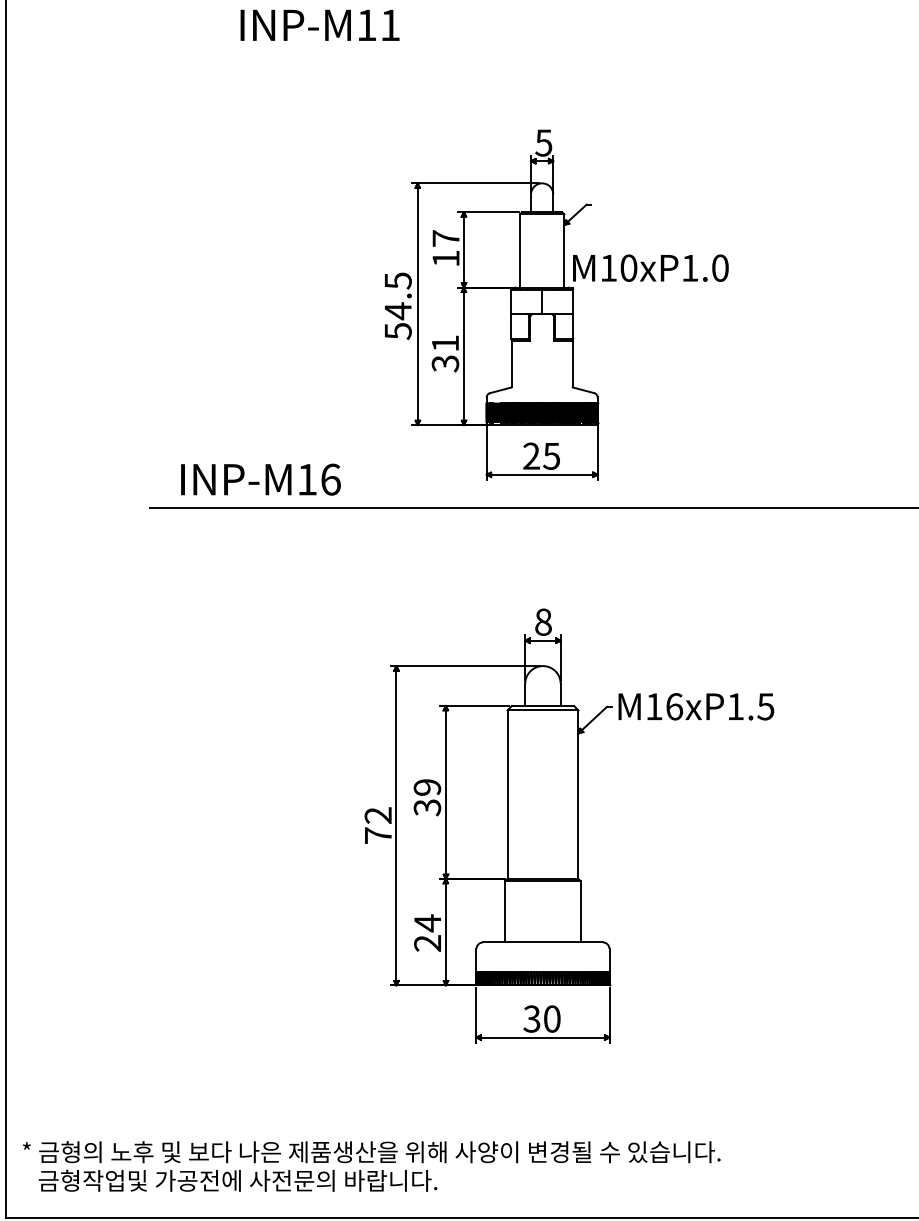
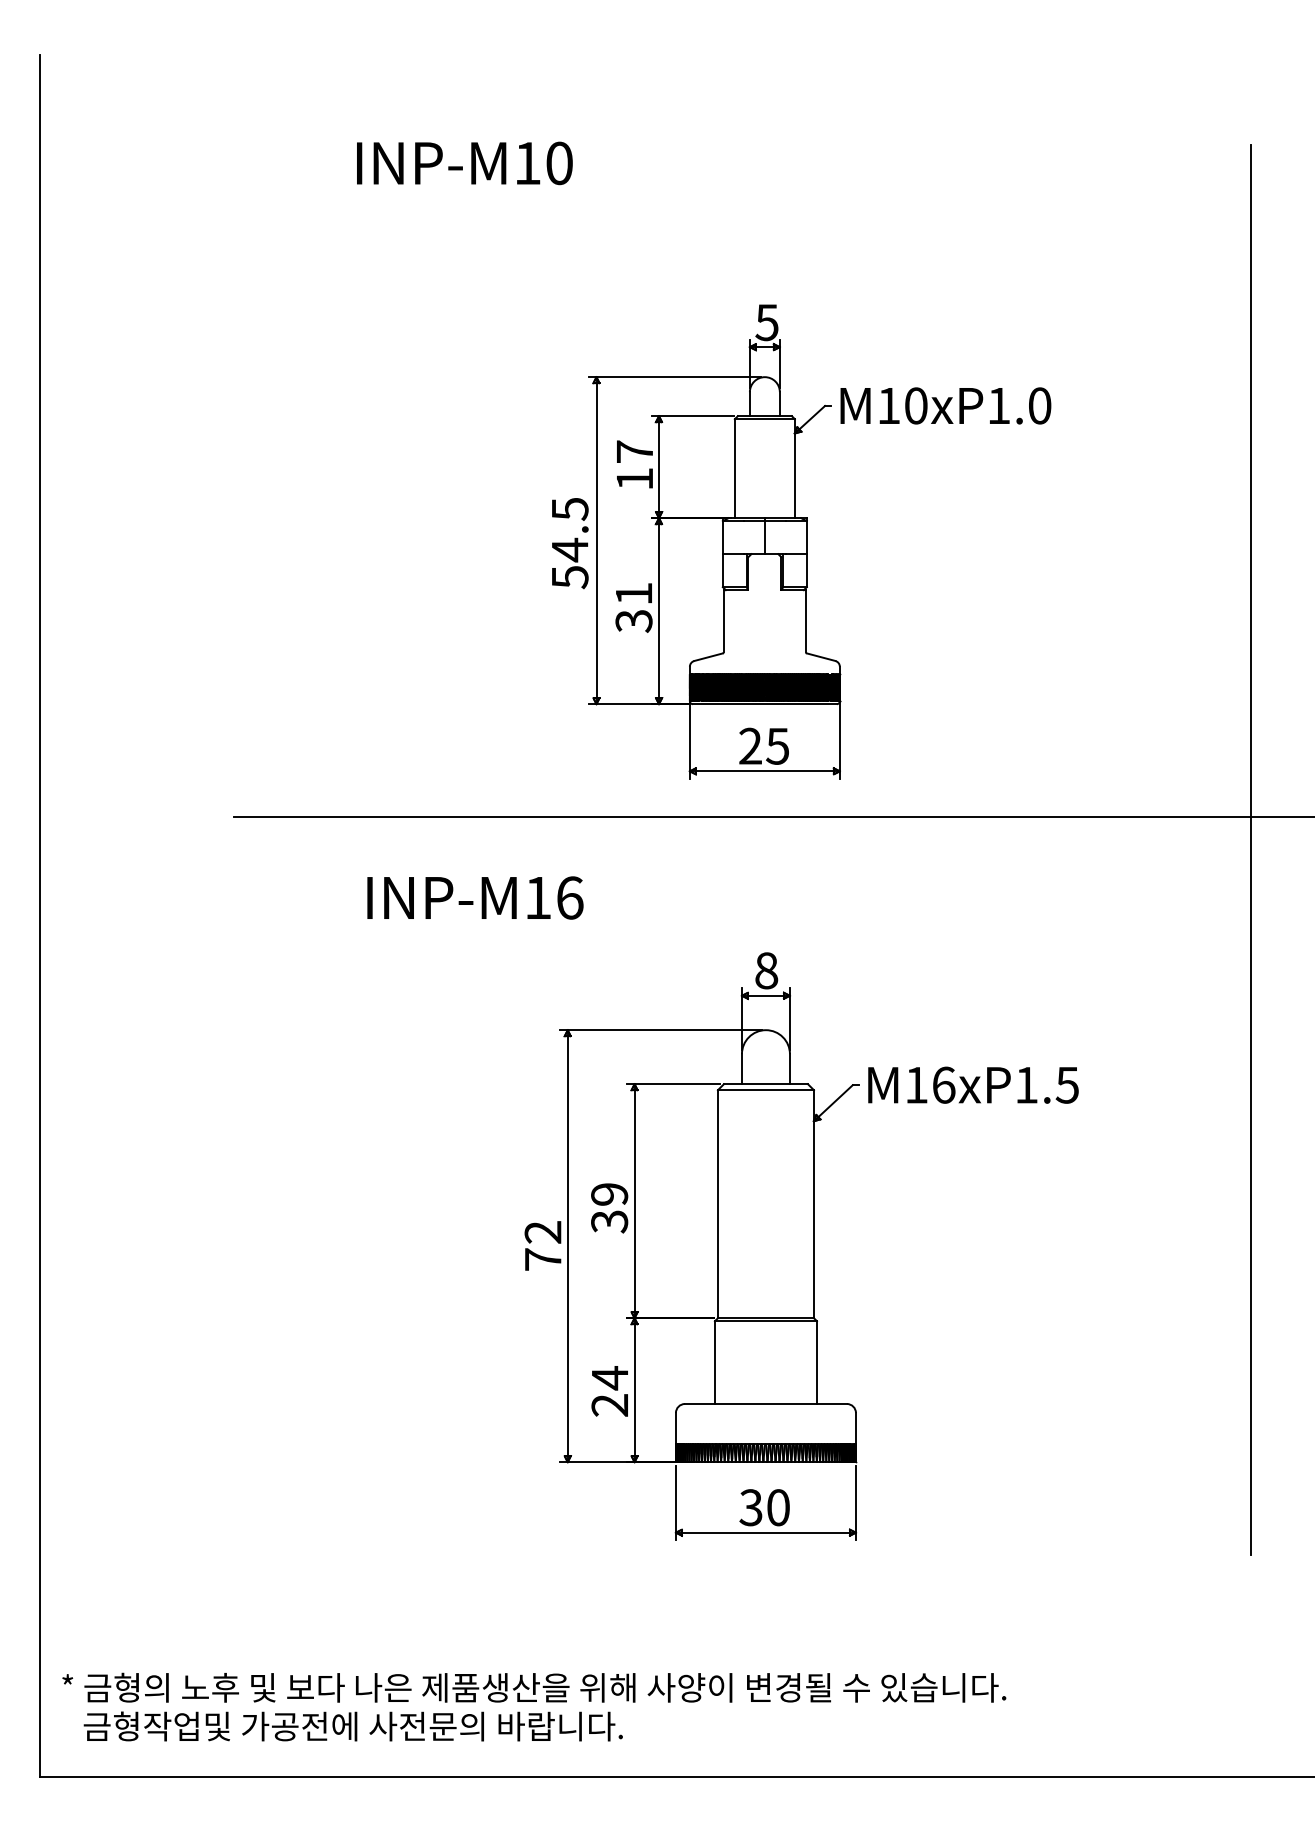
text: (390, 25) -> (559, 163), INP-M11 -> INP-M10
text: (650, 267) -> (945, 405), moved
text: (261, 479) -> (475, 897), moved
line: (901, 532) -> (1250, 849), added

